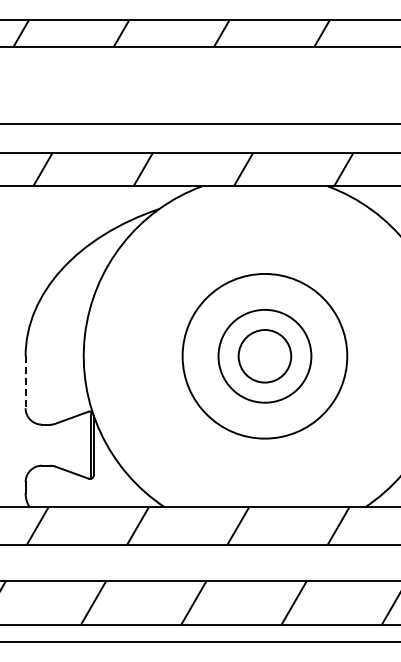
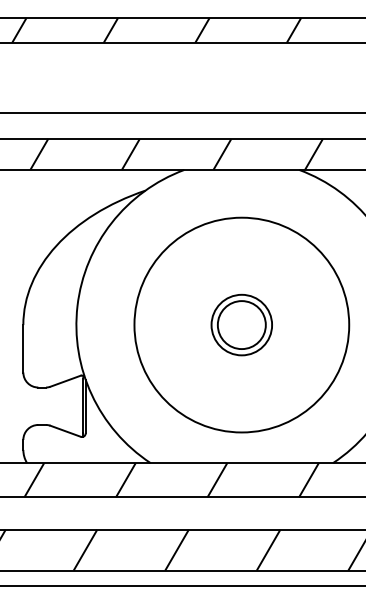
circle: (264, 355) -> (241, 324), size x1.43
circle: (264, 356) -> (241, 325), size x0.71
line: (25, 382) -> (23, 349), dashed -> solid

